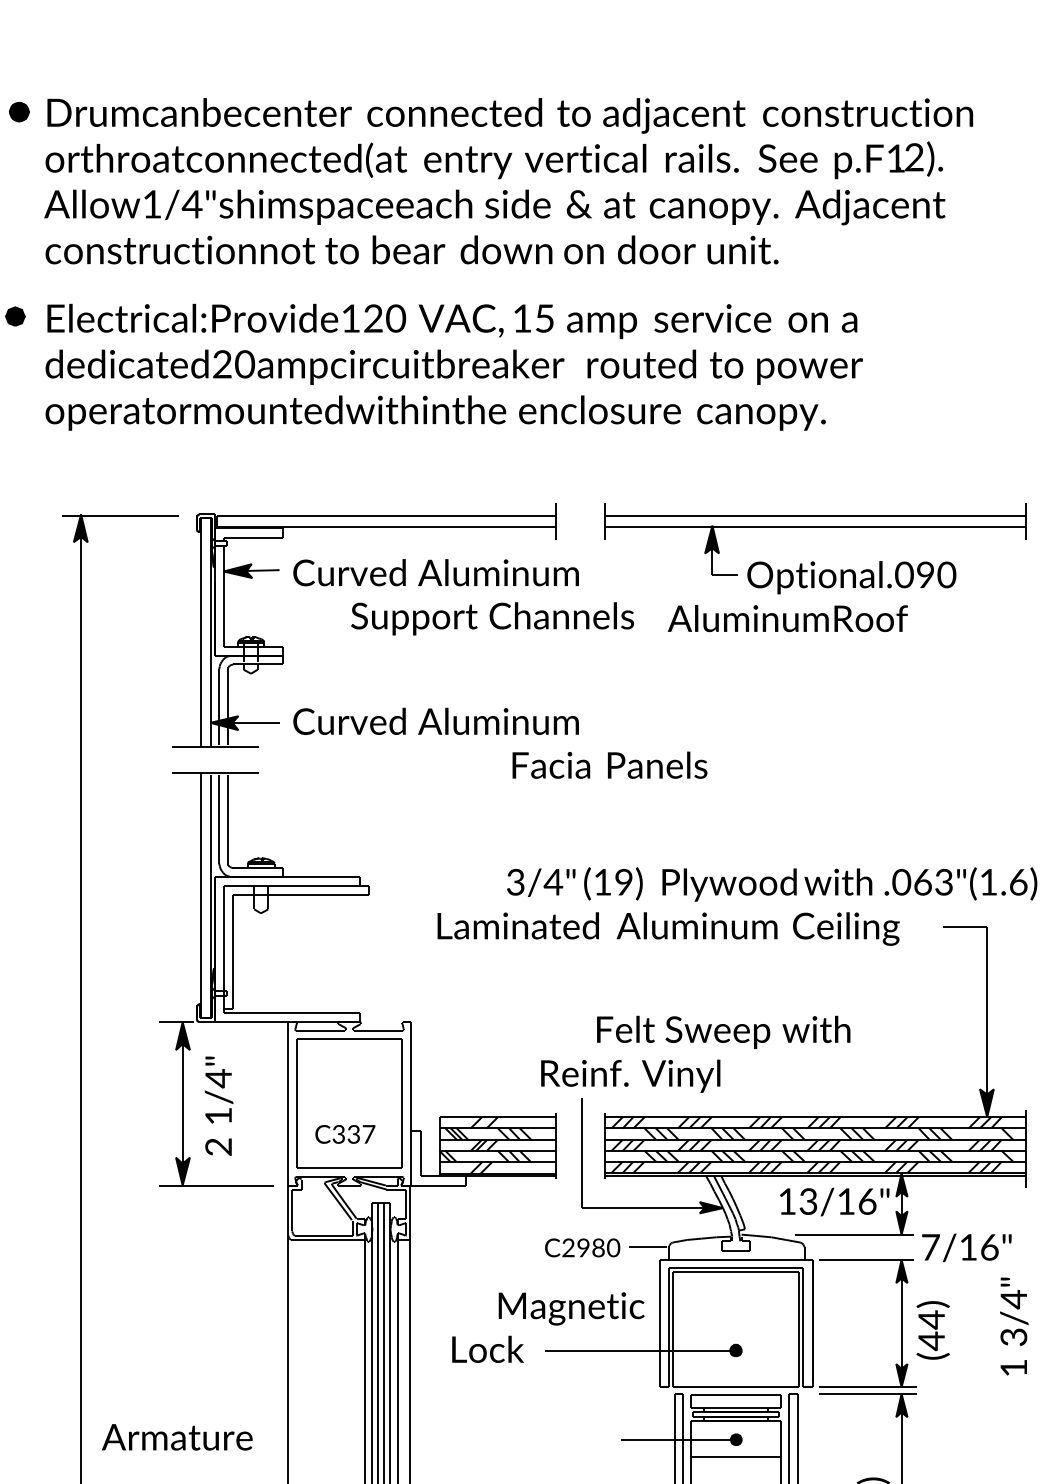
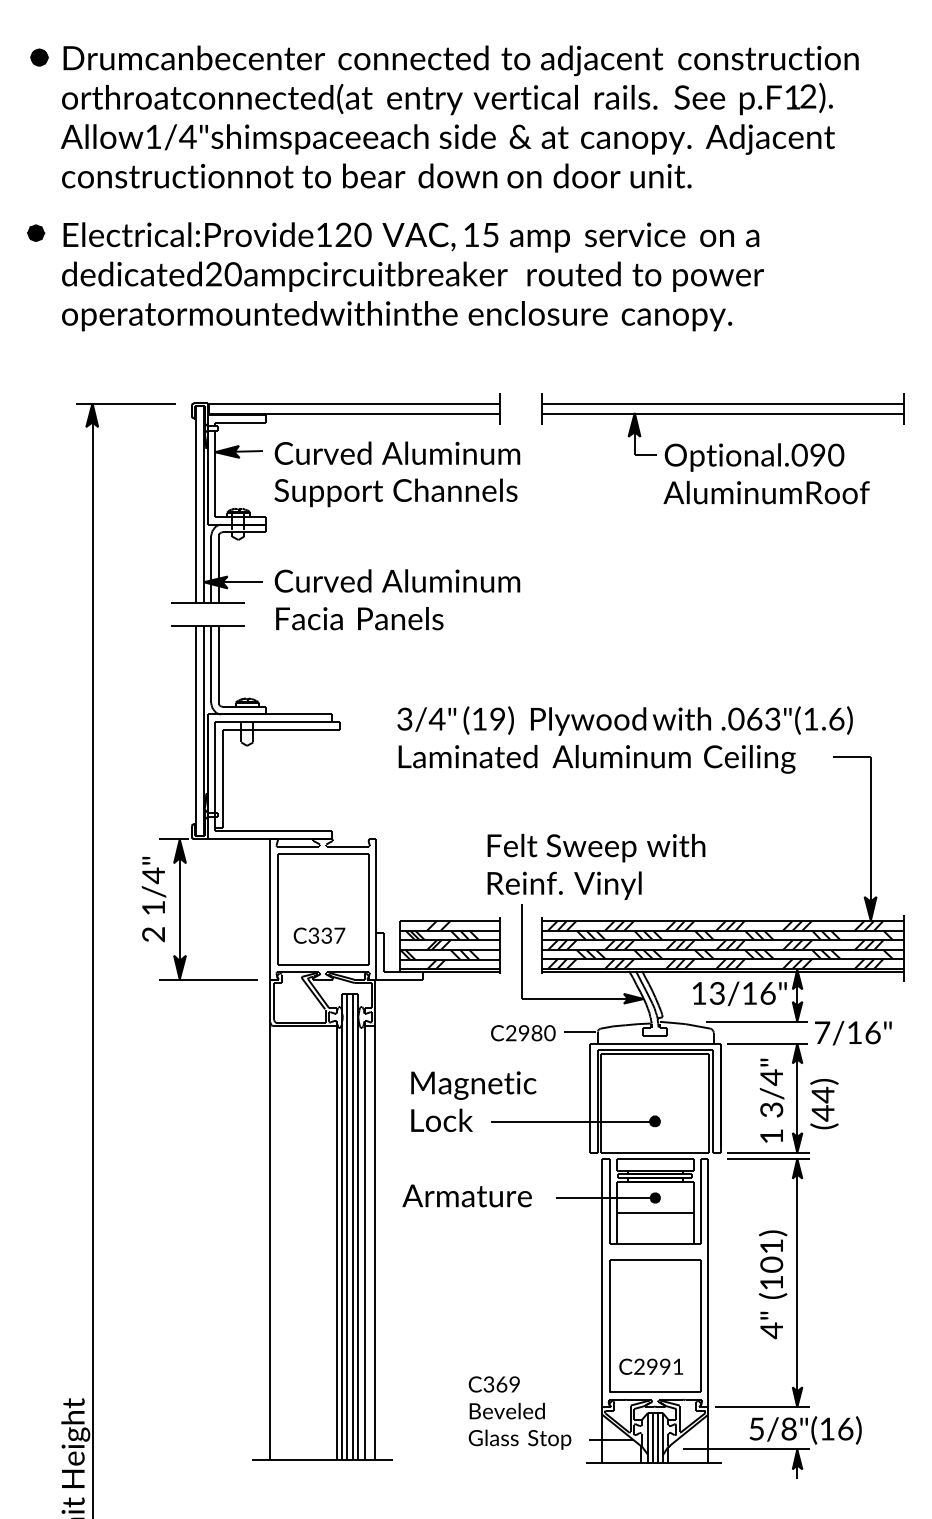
text: (492, 618) -> (395, 492), moved
text: (787, 618) -> (766, 492), moved
text: (609, 765) -> (359, 618), moved
text: (771, 883) -> (624, 720), moved
text: (723, 1031) -> (596, 847), moved
text: (218, 1106) -> (153, 899), moved
text: (571, 1308) -> (473, 1085), moved
text: (1013, 1326) -> (771, 1100), moved
text: (176, 1436) -> (466, 1195), moved

